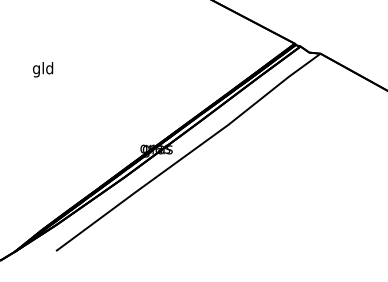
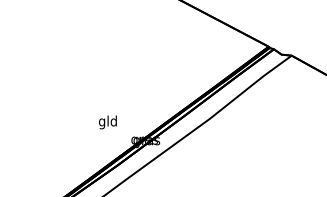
text: (43, 69) -> (108, 122), moved

